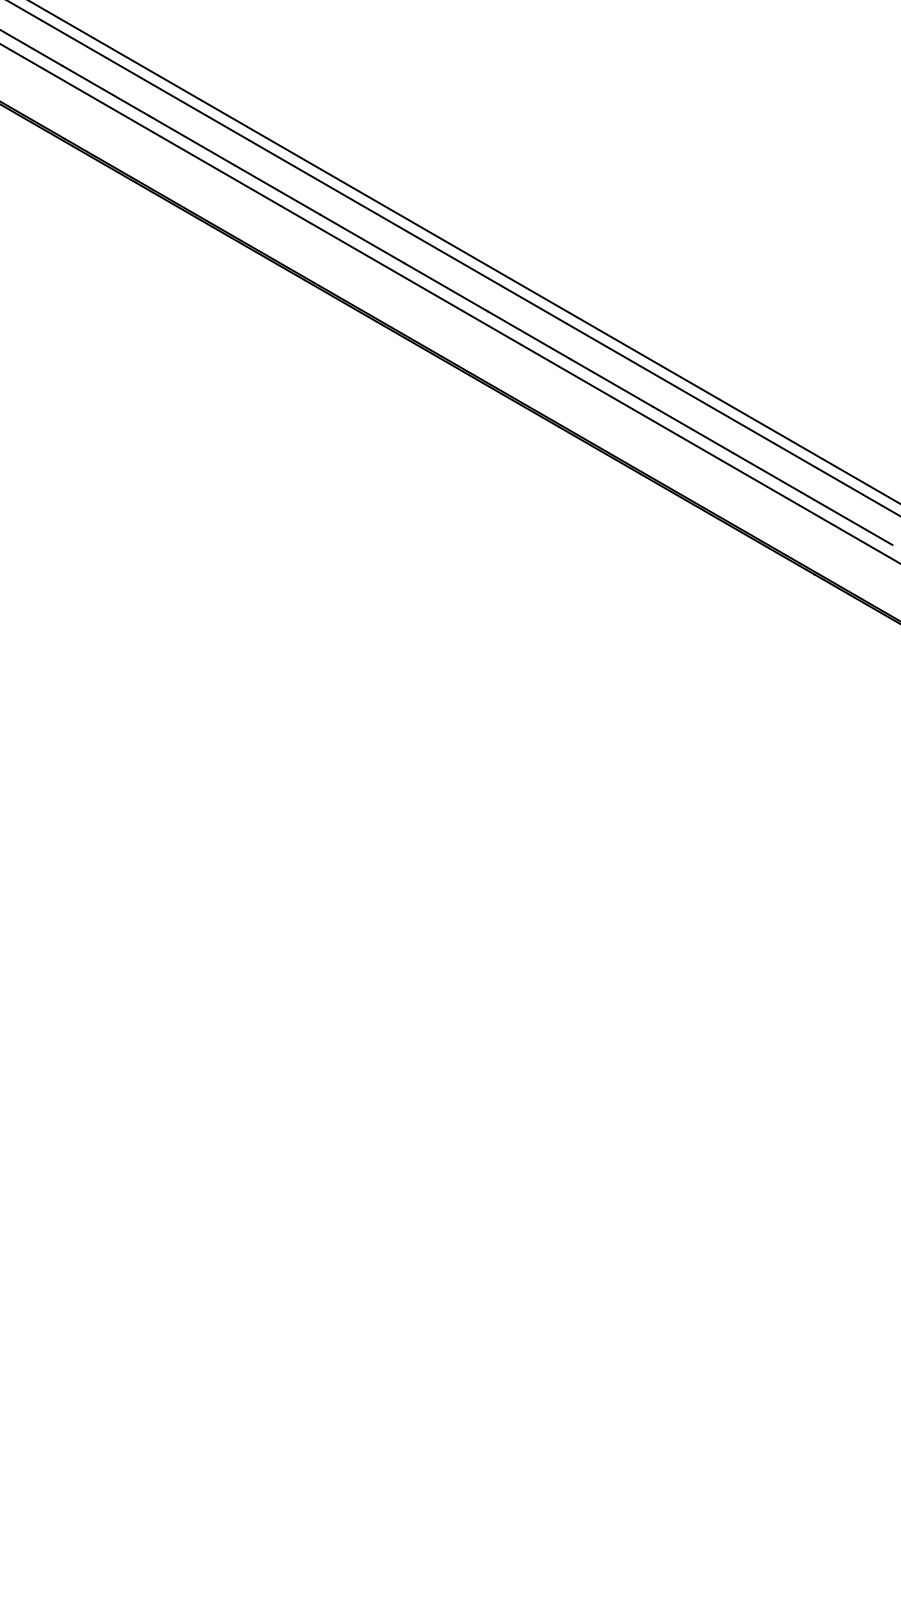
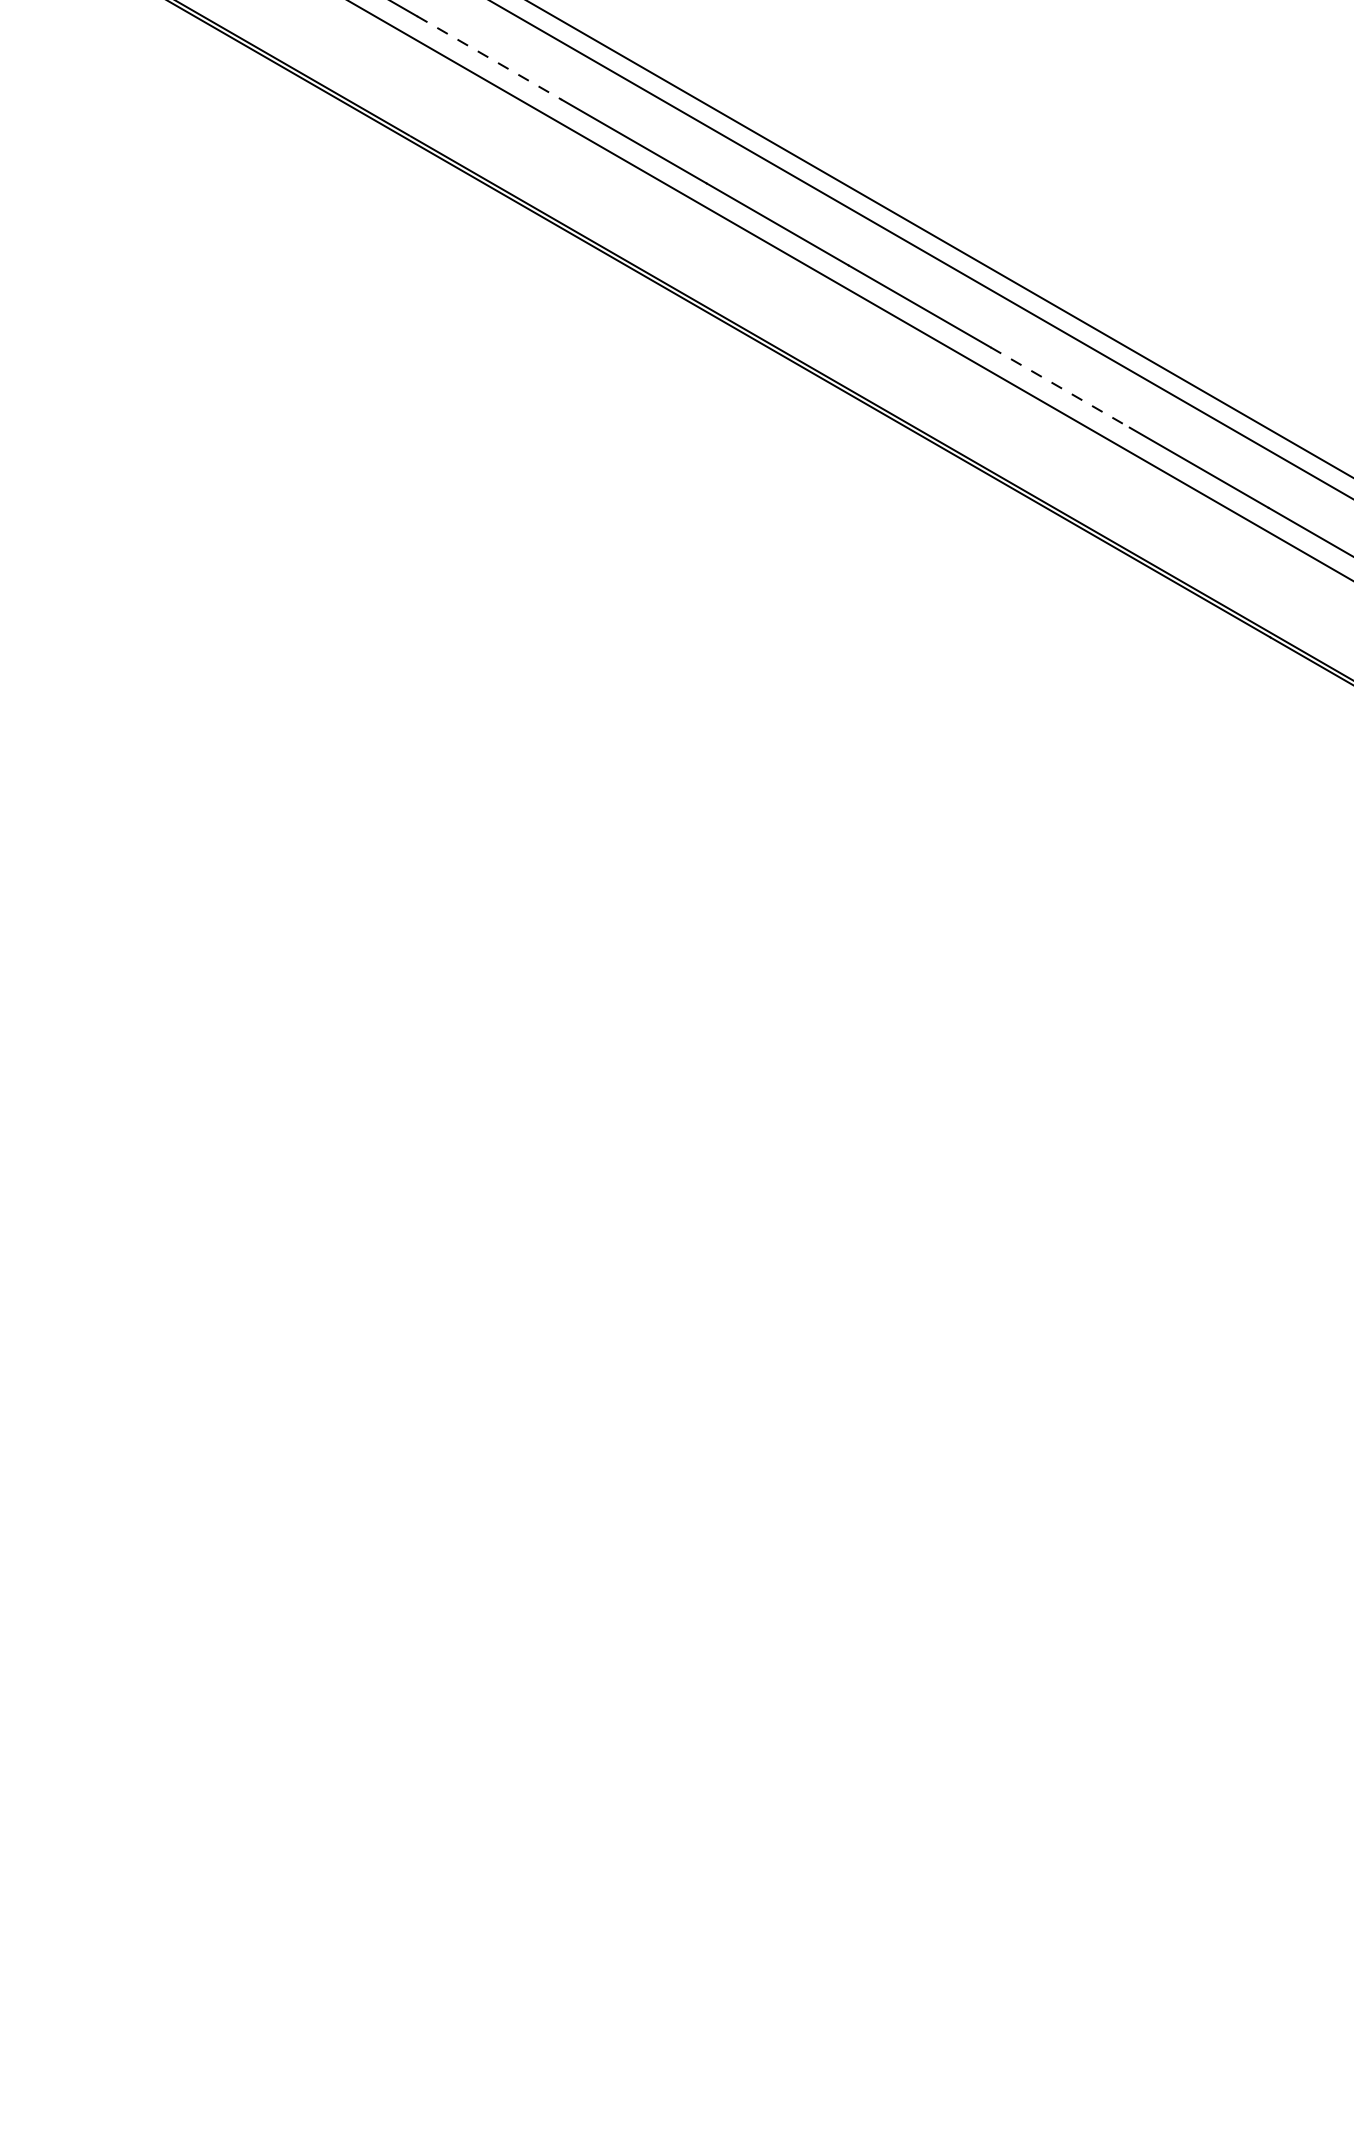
line: (362, 239) -> (489, 58), solid -> dashed
line: (693, 430) -> (1060, 388), solid -> dashed

